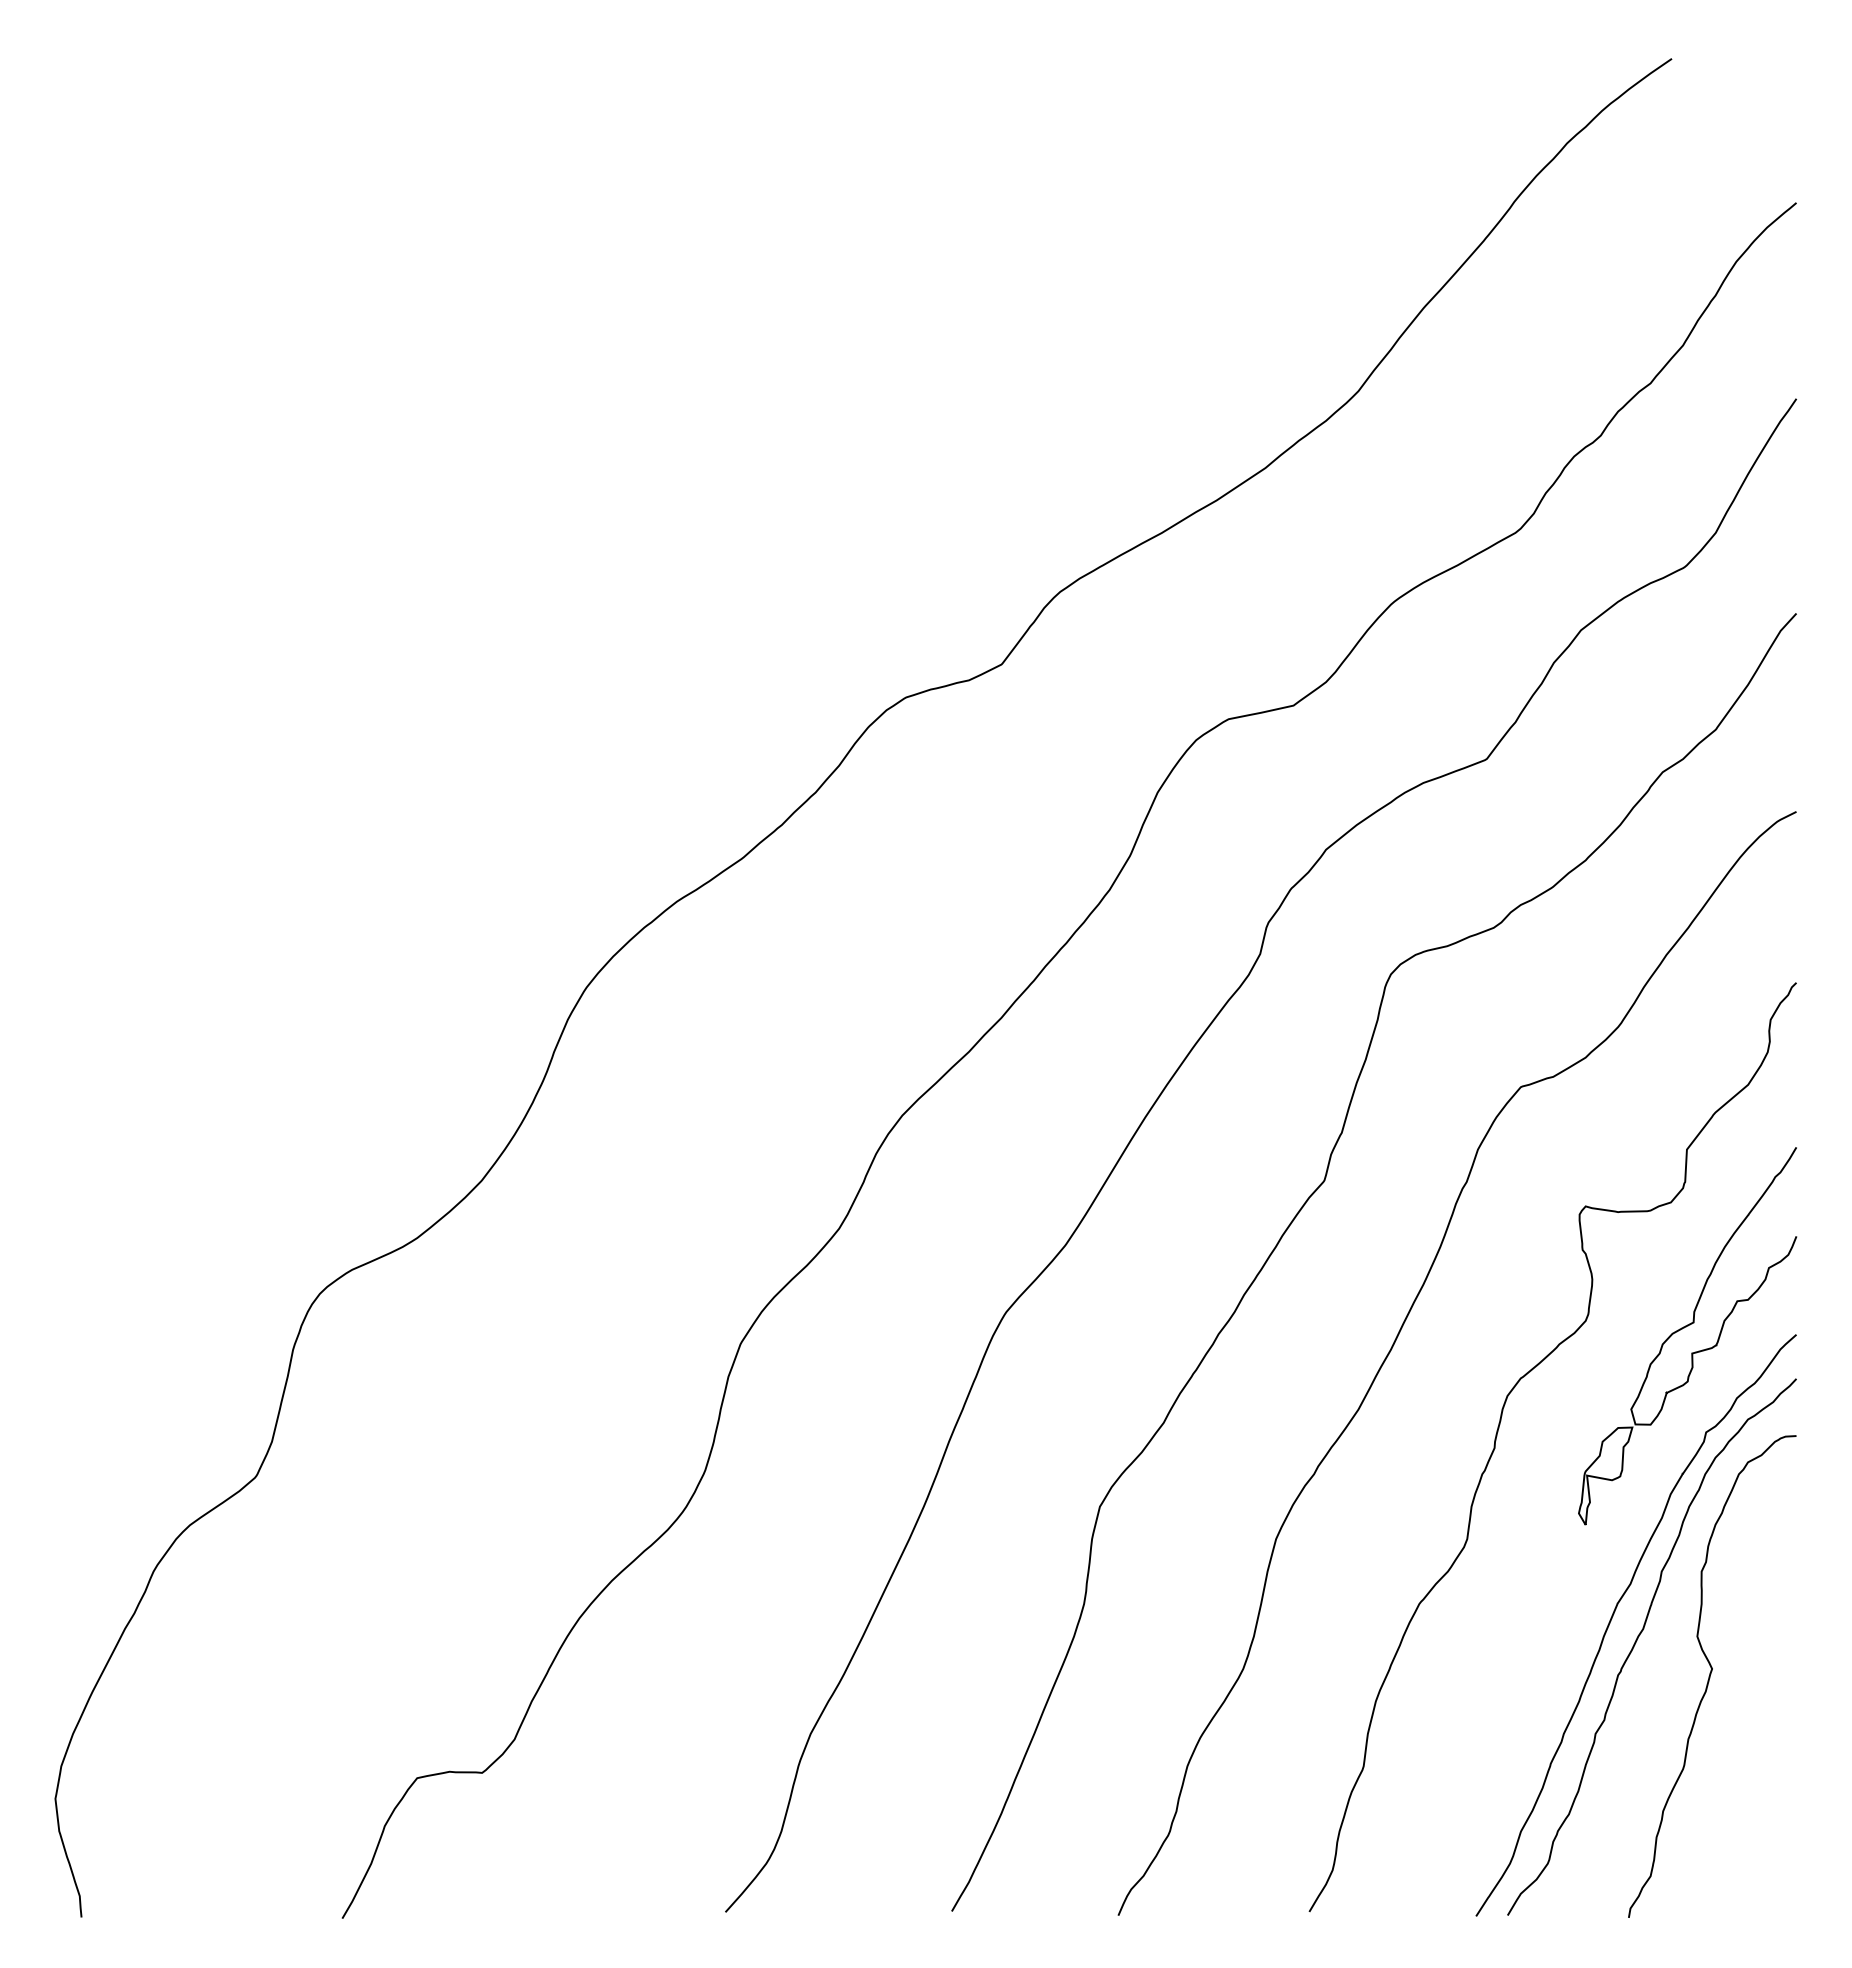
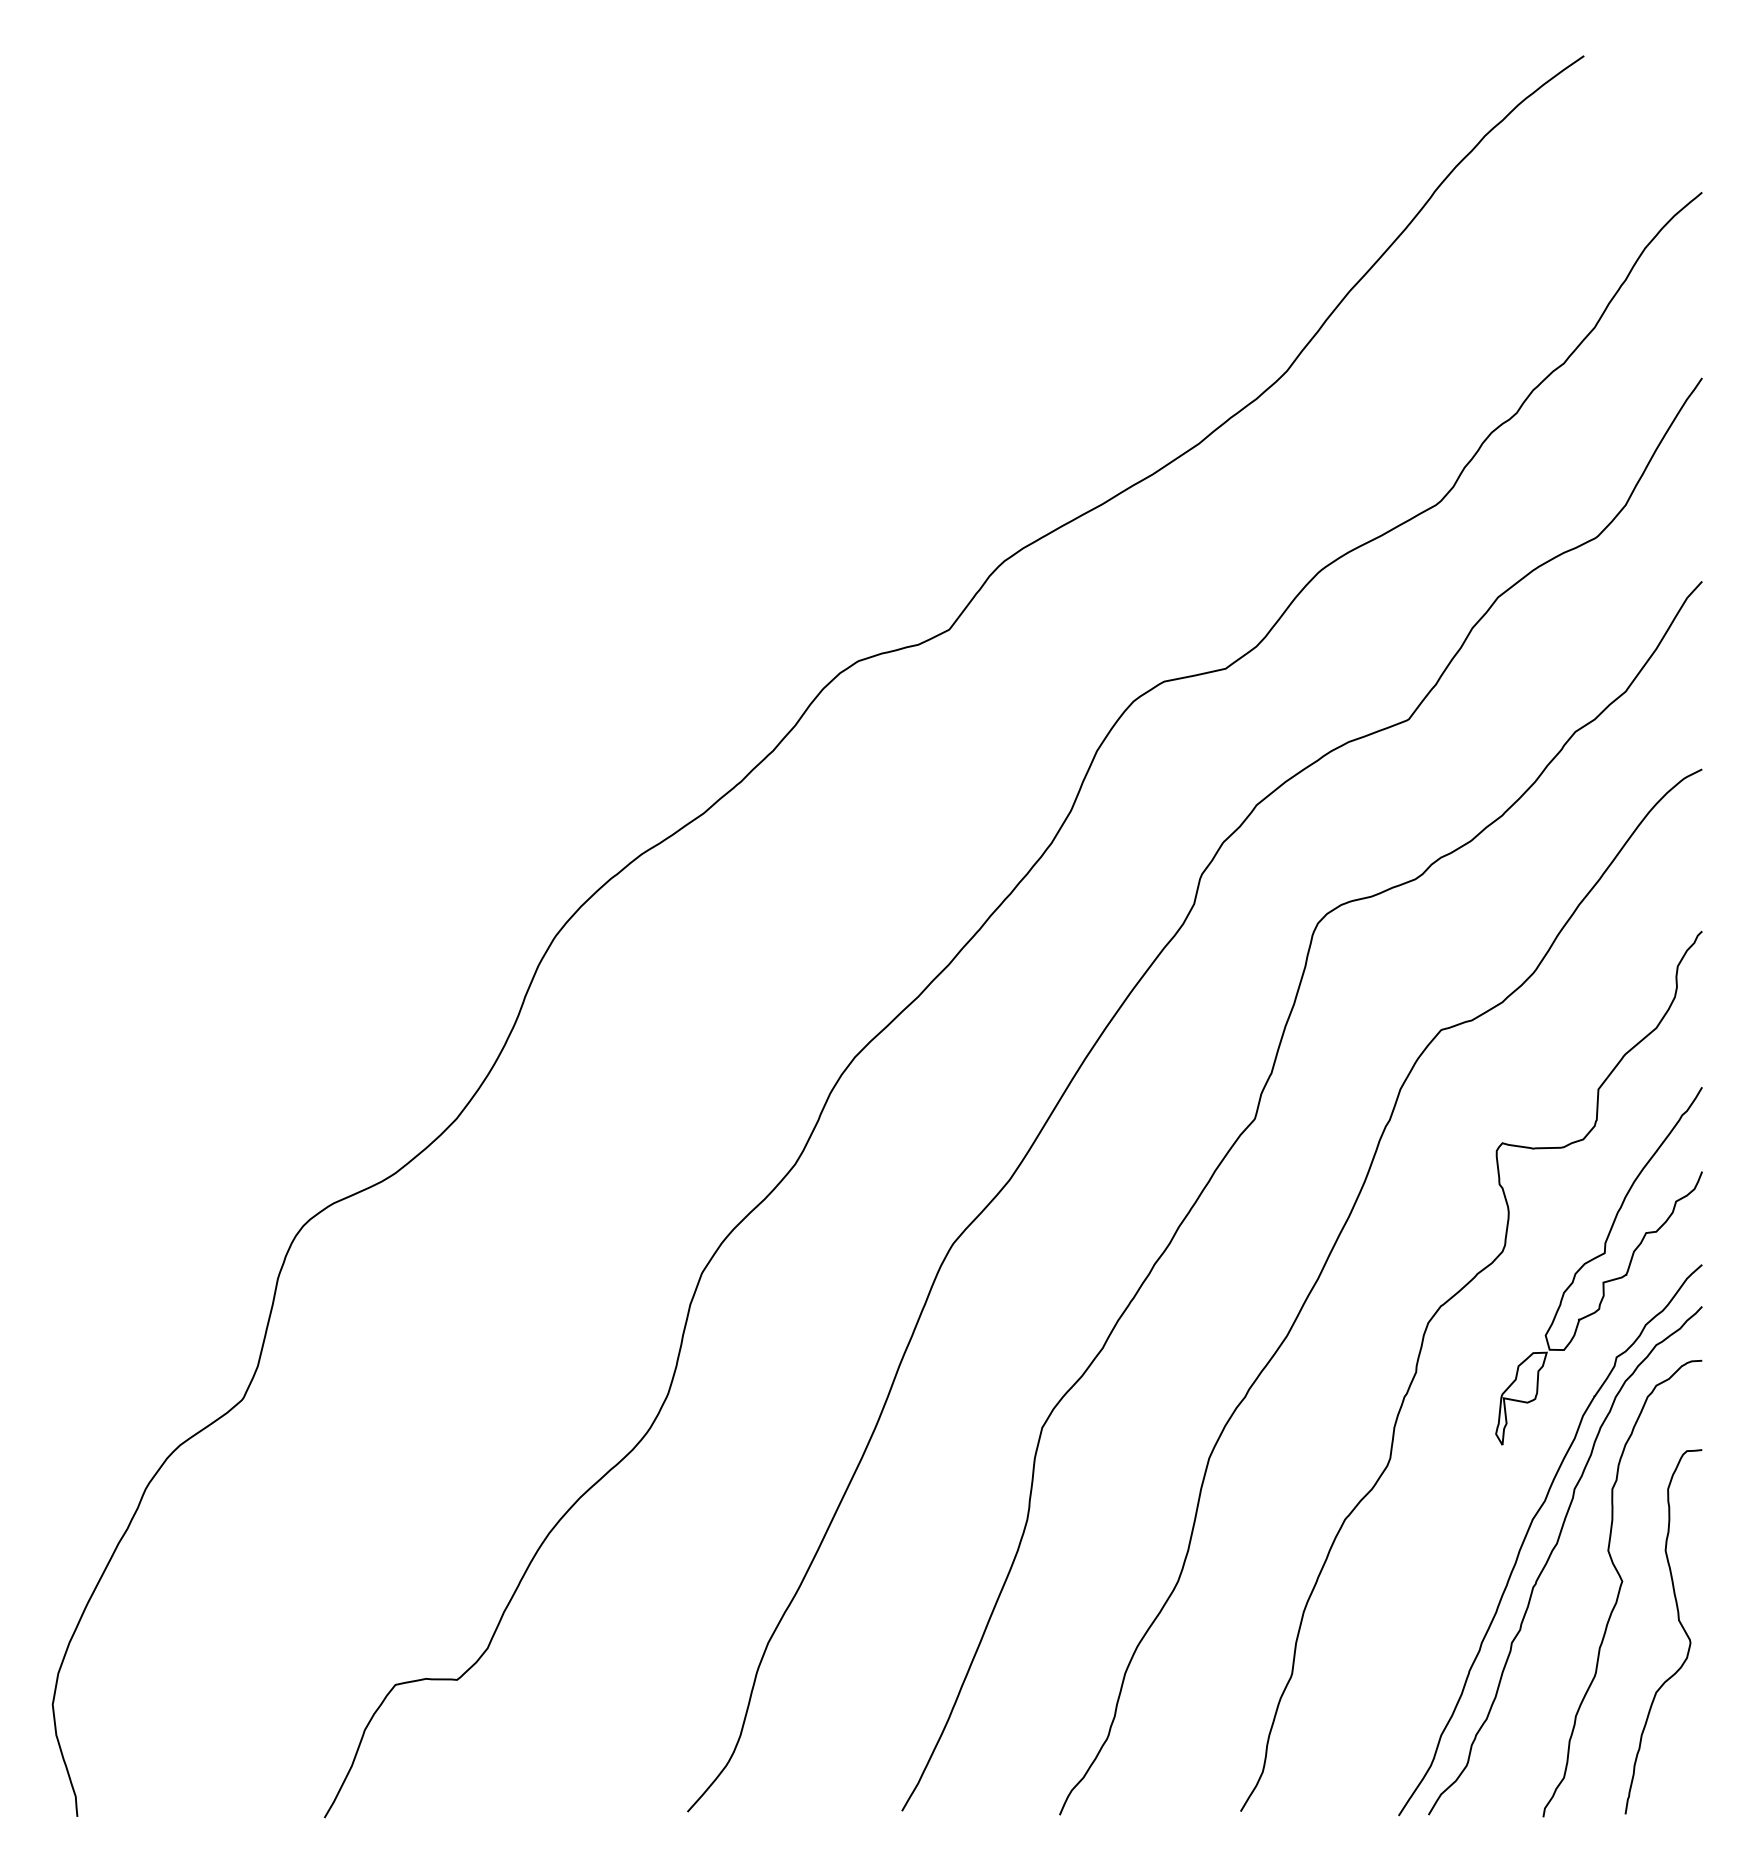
curve: (1772, 1713) -> (1679, 1623), added

